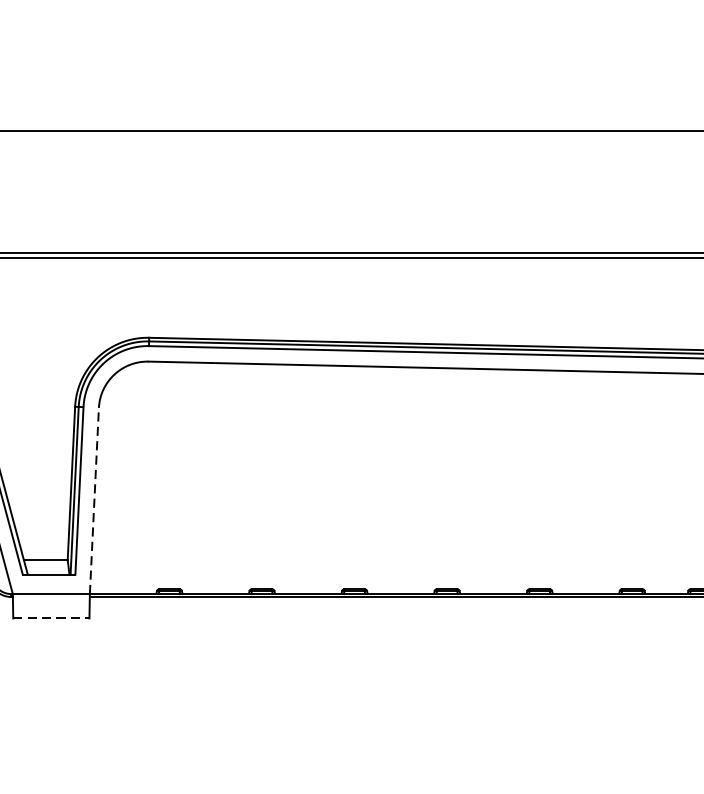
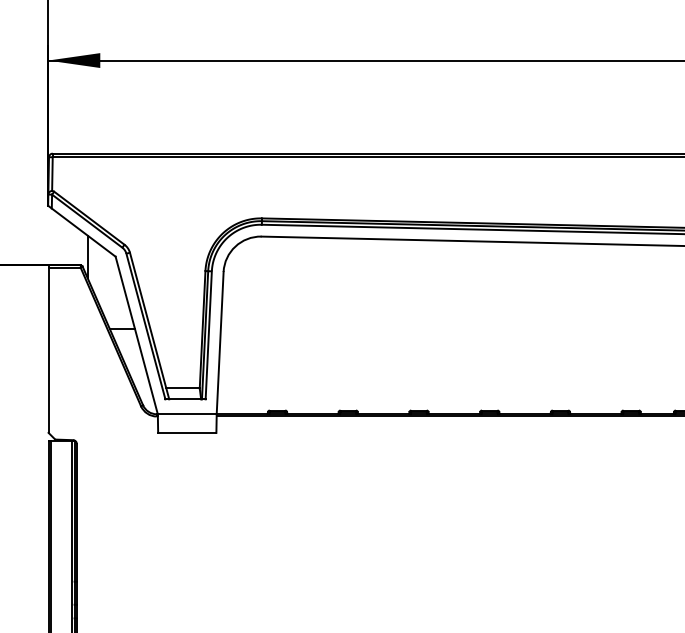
line: (94, 500) -> (220, 342), dashed -> solid
line: (51, 617) -> (187, 432), dashed -> solid

